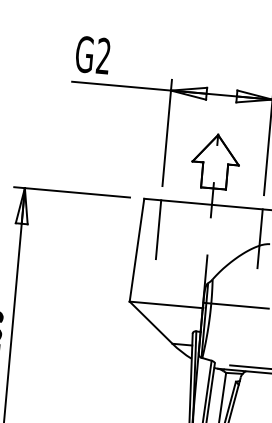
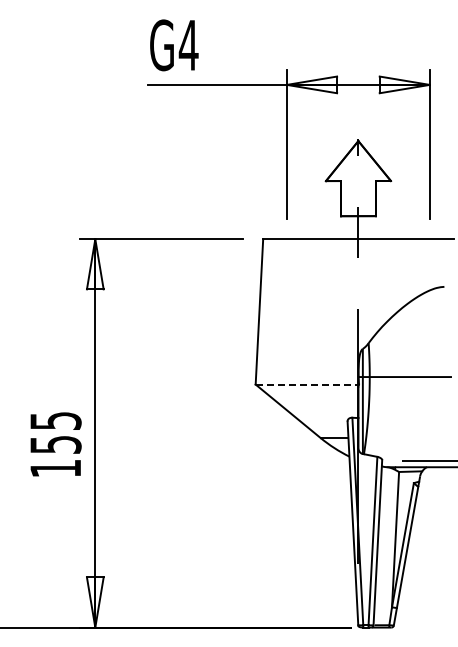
text: (103, 55) -> (188, 44), G2 -> G4
line: (158, 229) -> (286, 280), removed
line: (259, 238) -> (429, 280), removed
line: (166, 304) -> (307, 384), solid -> dashed

